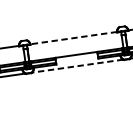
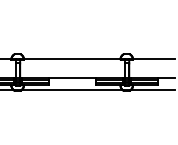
line: (73, 38) -> (71, 59), dashed -> solid
line: (77, 66) -> (72, 90), dashed -> solid

